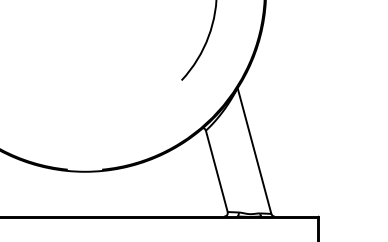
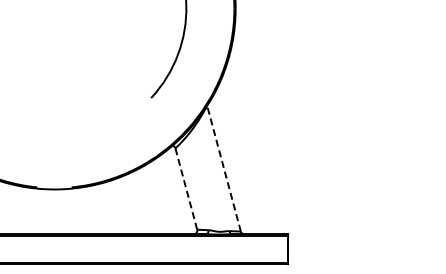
line: (253, 150) -> (223, 168), solid -> dashed
line: (216, 171) -> (186, 189), solid -> dashed

